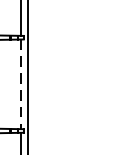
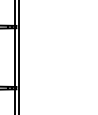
line: (20, 85) -> (14, 58), dashed -> solid

